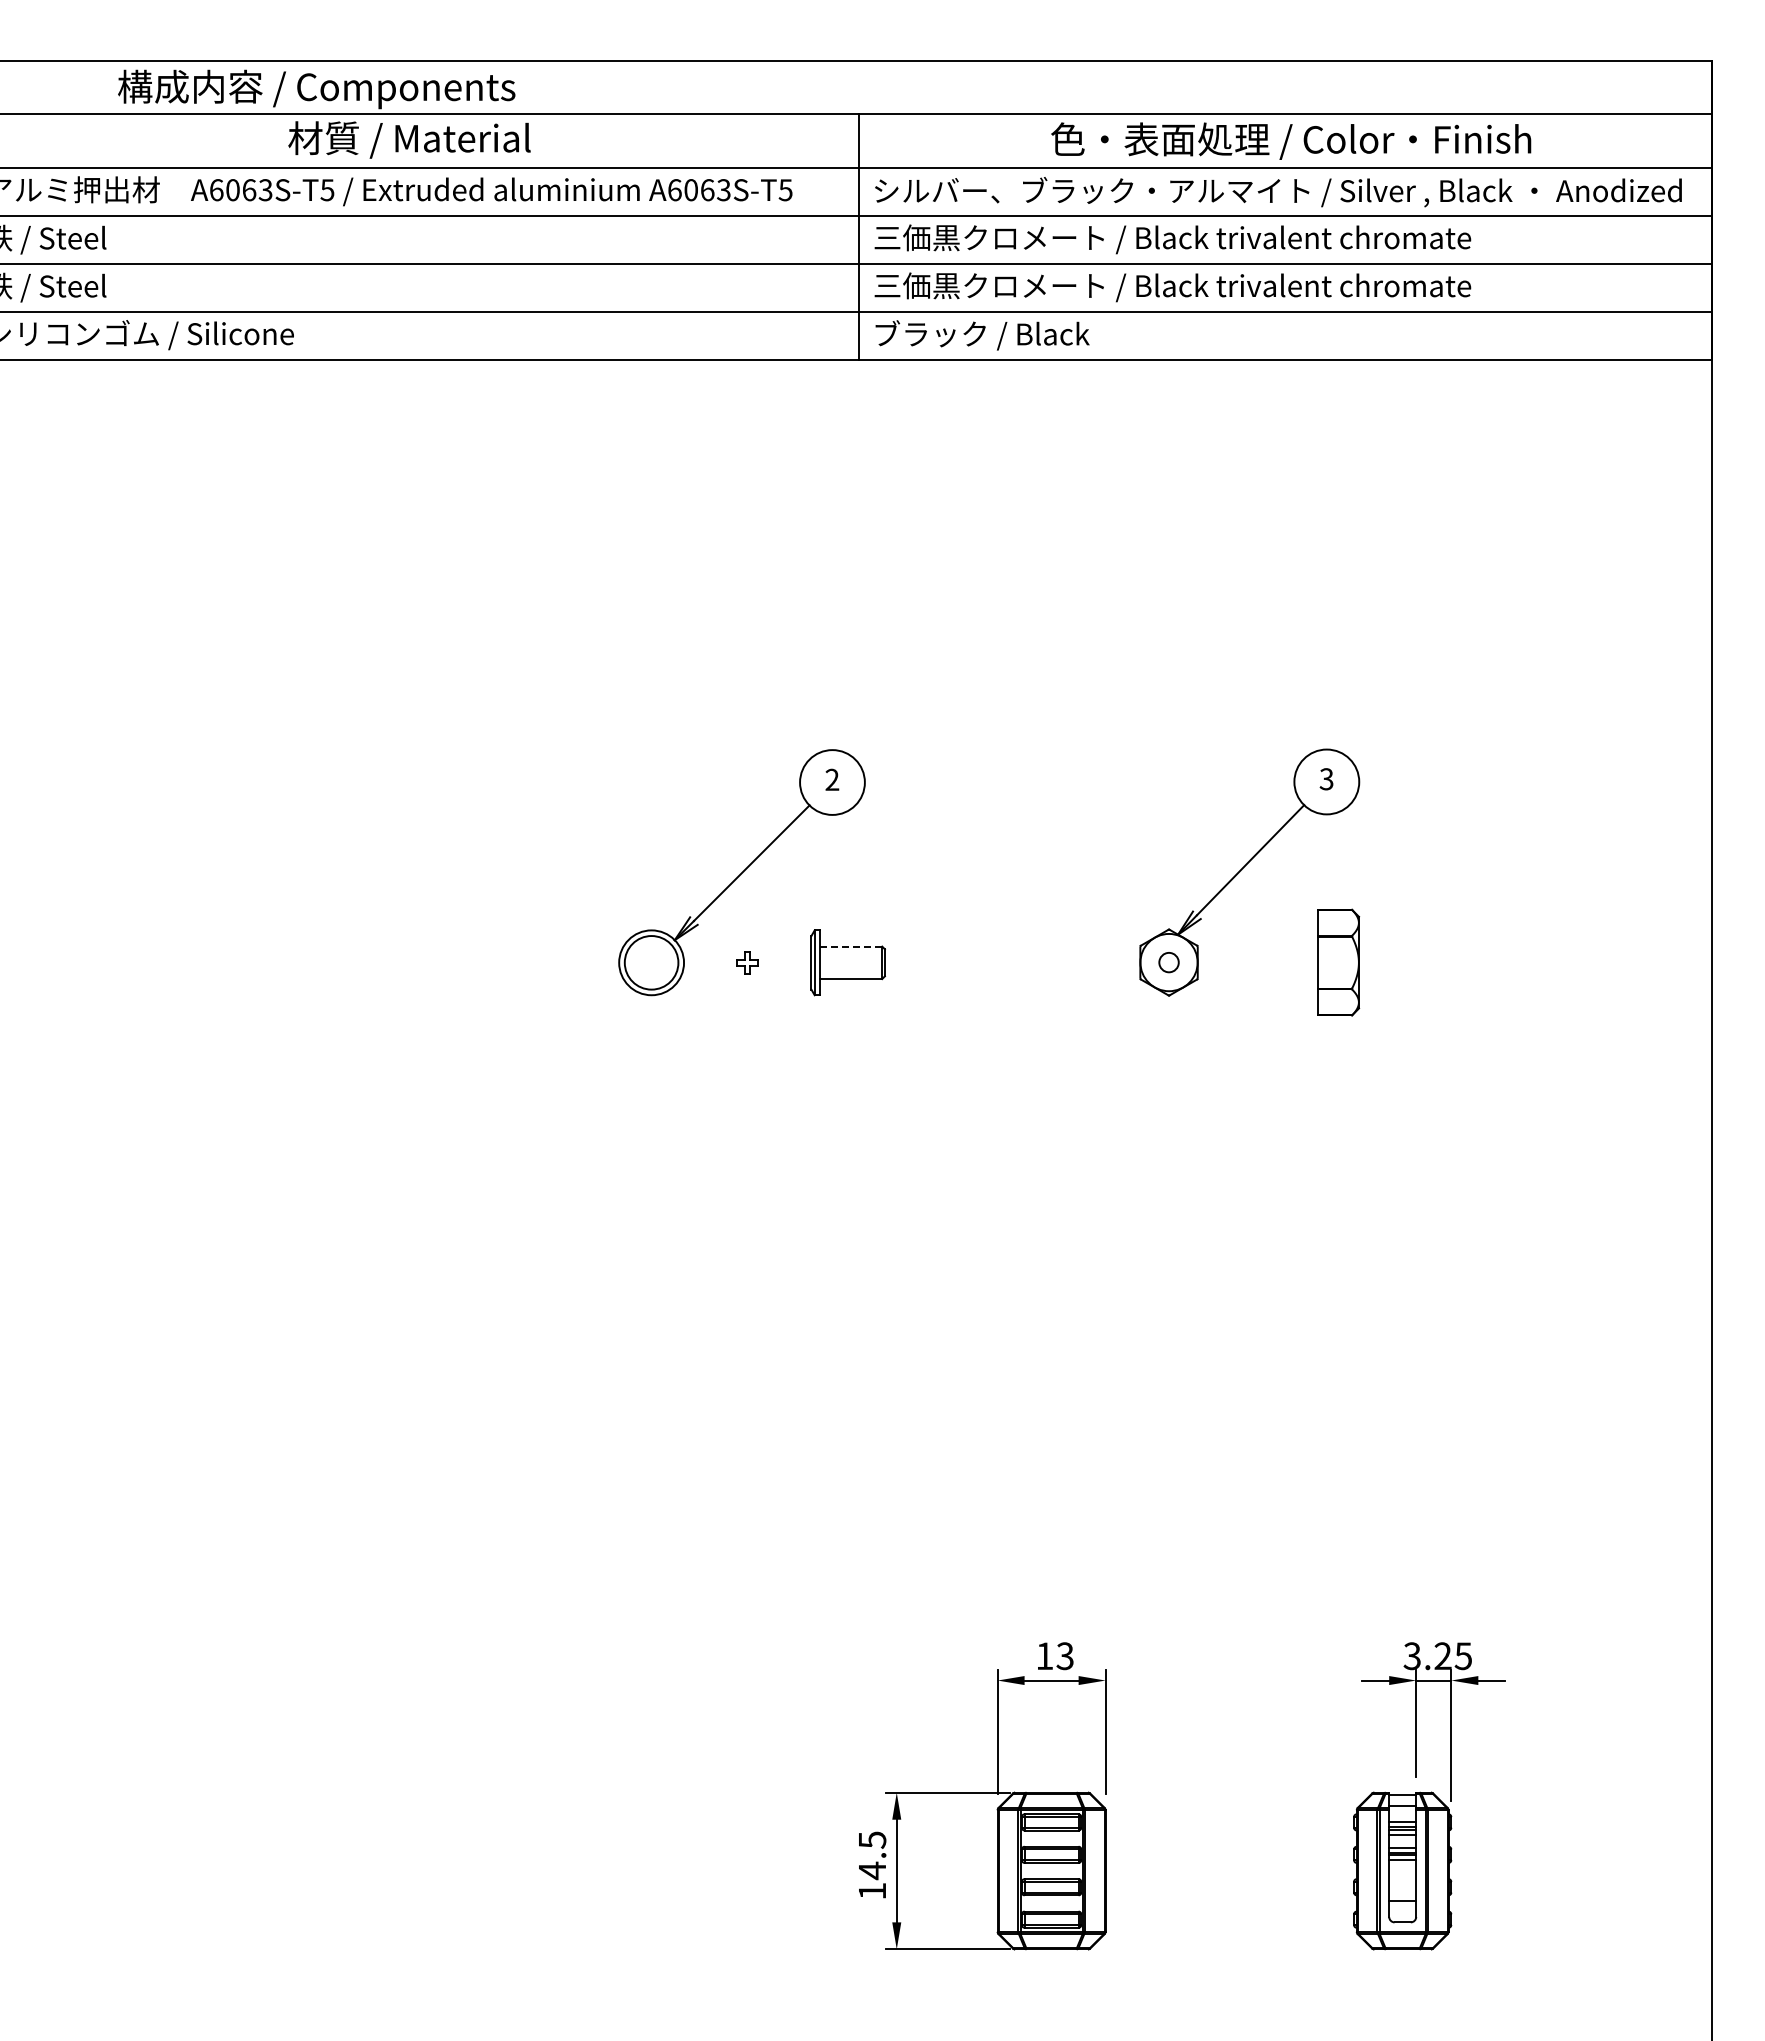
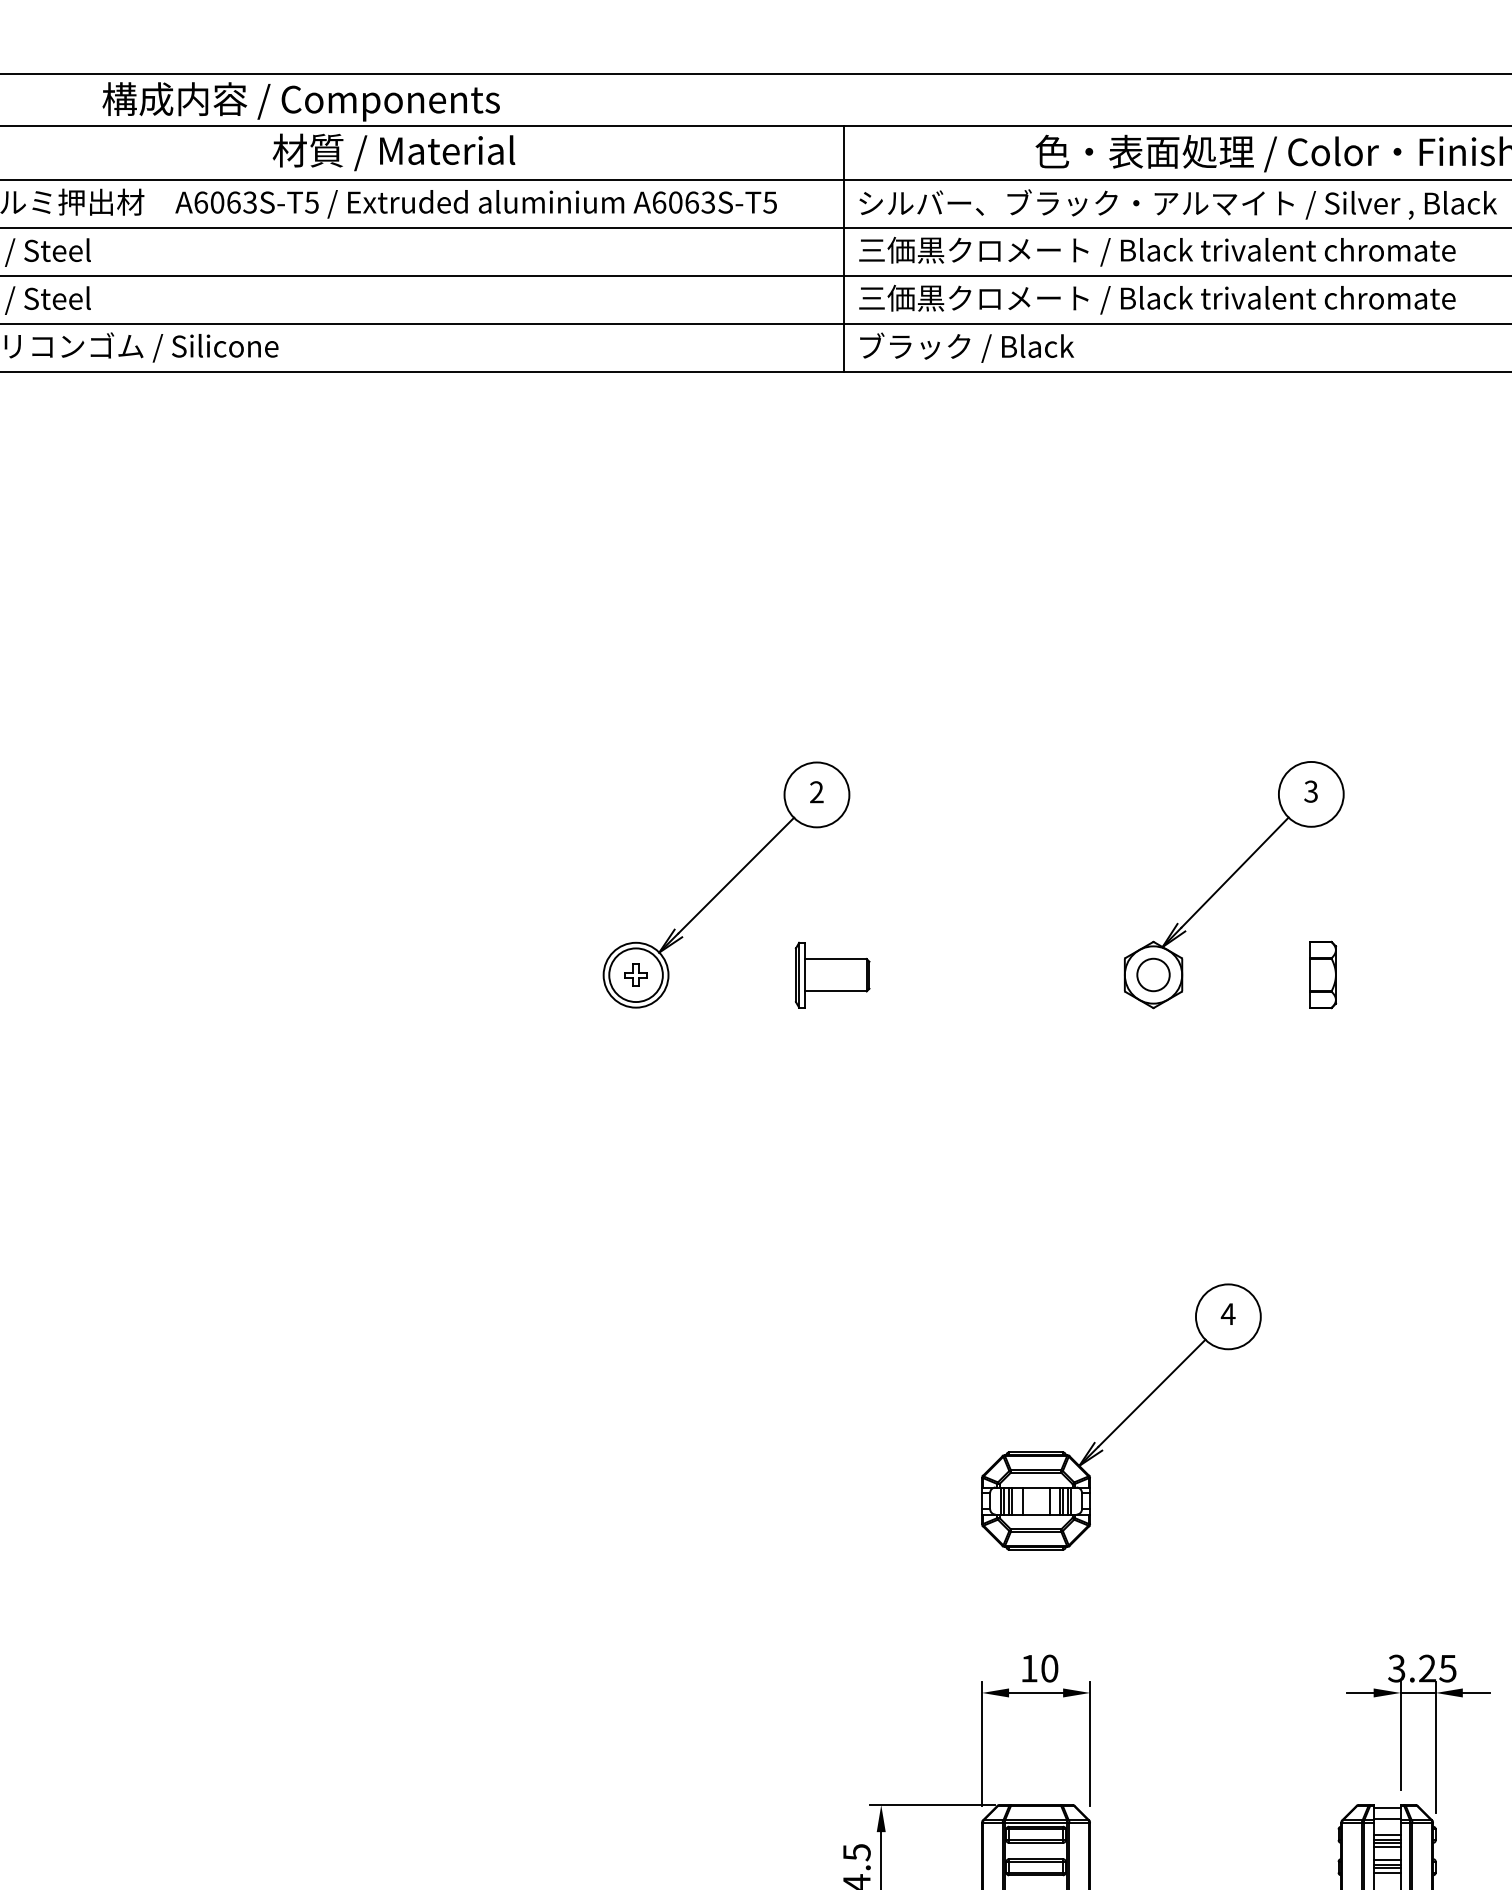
line: (851, 946) -> (835, 958), dashed -> solid
part: (747, 962) -> (635, 974), moved
circle: (1168, 962) -> (1152, 974), size x1.67
part: (1338, 962) -> (1322, 974), size x0.62
part: (1136, 1404) -> (1120, 1416), added
text: (1064, 1656) -> (1048, 1668), 13 -> 10

